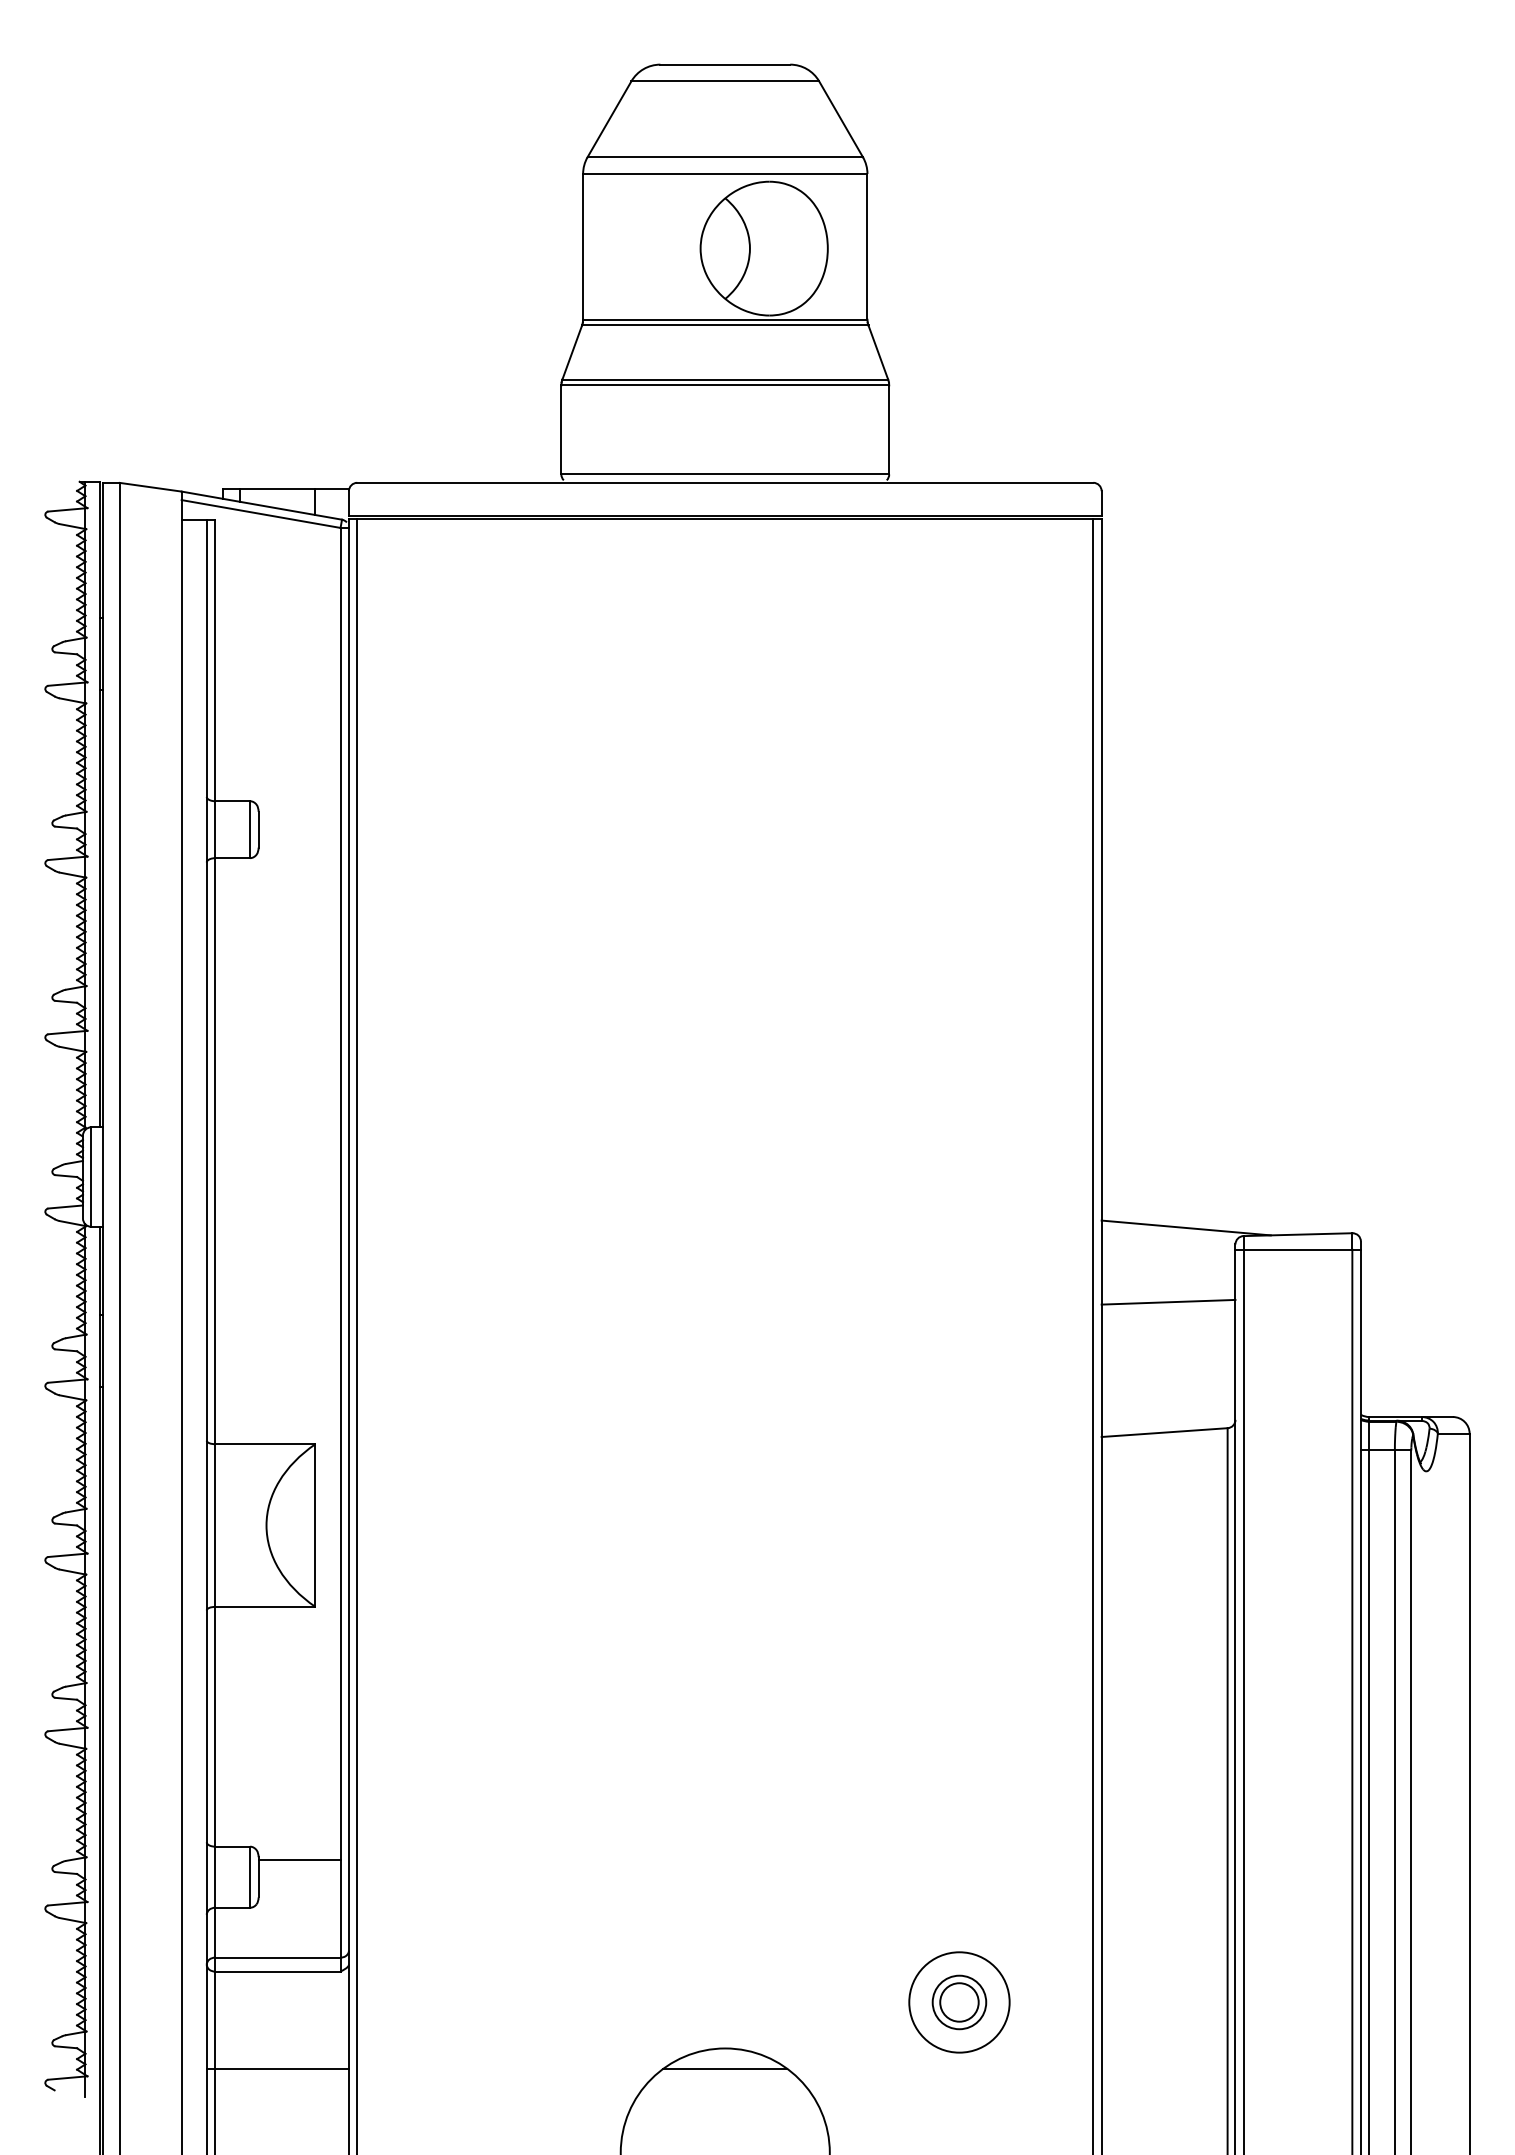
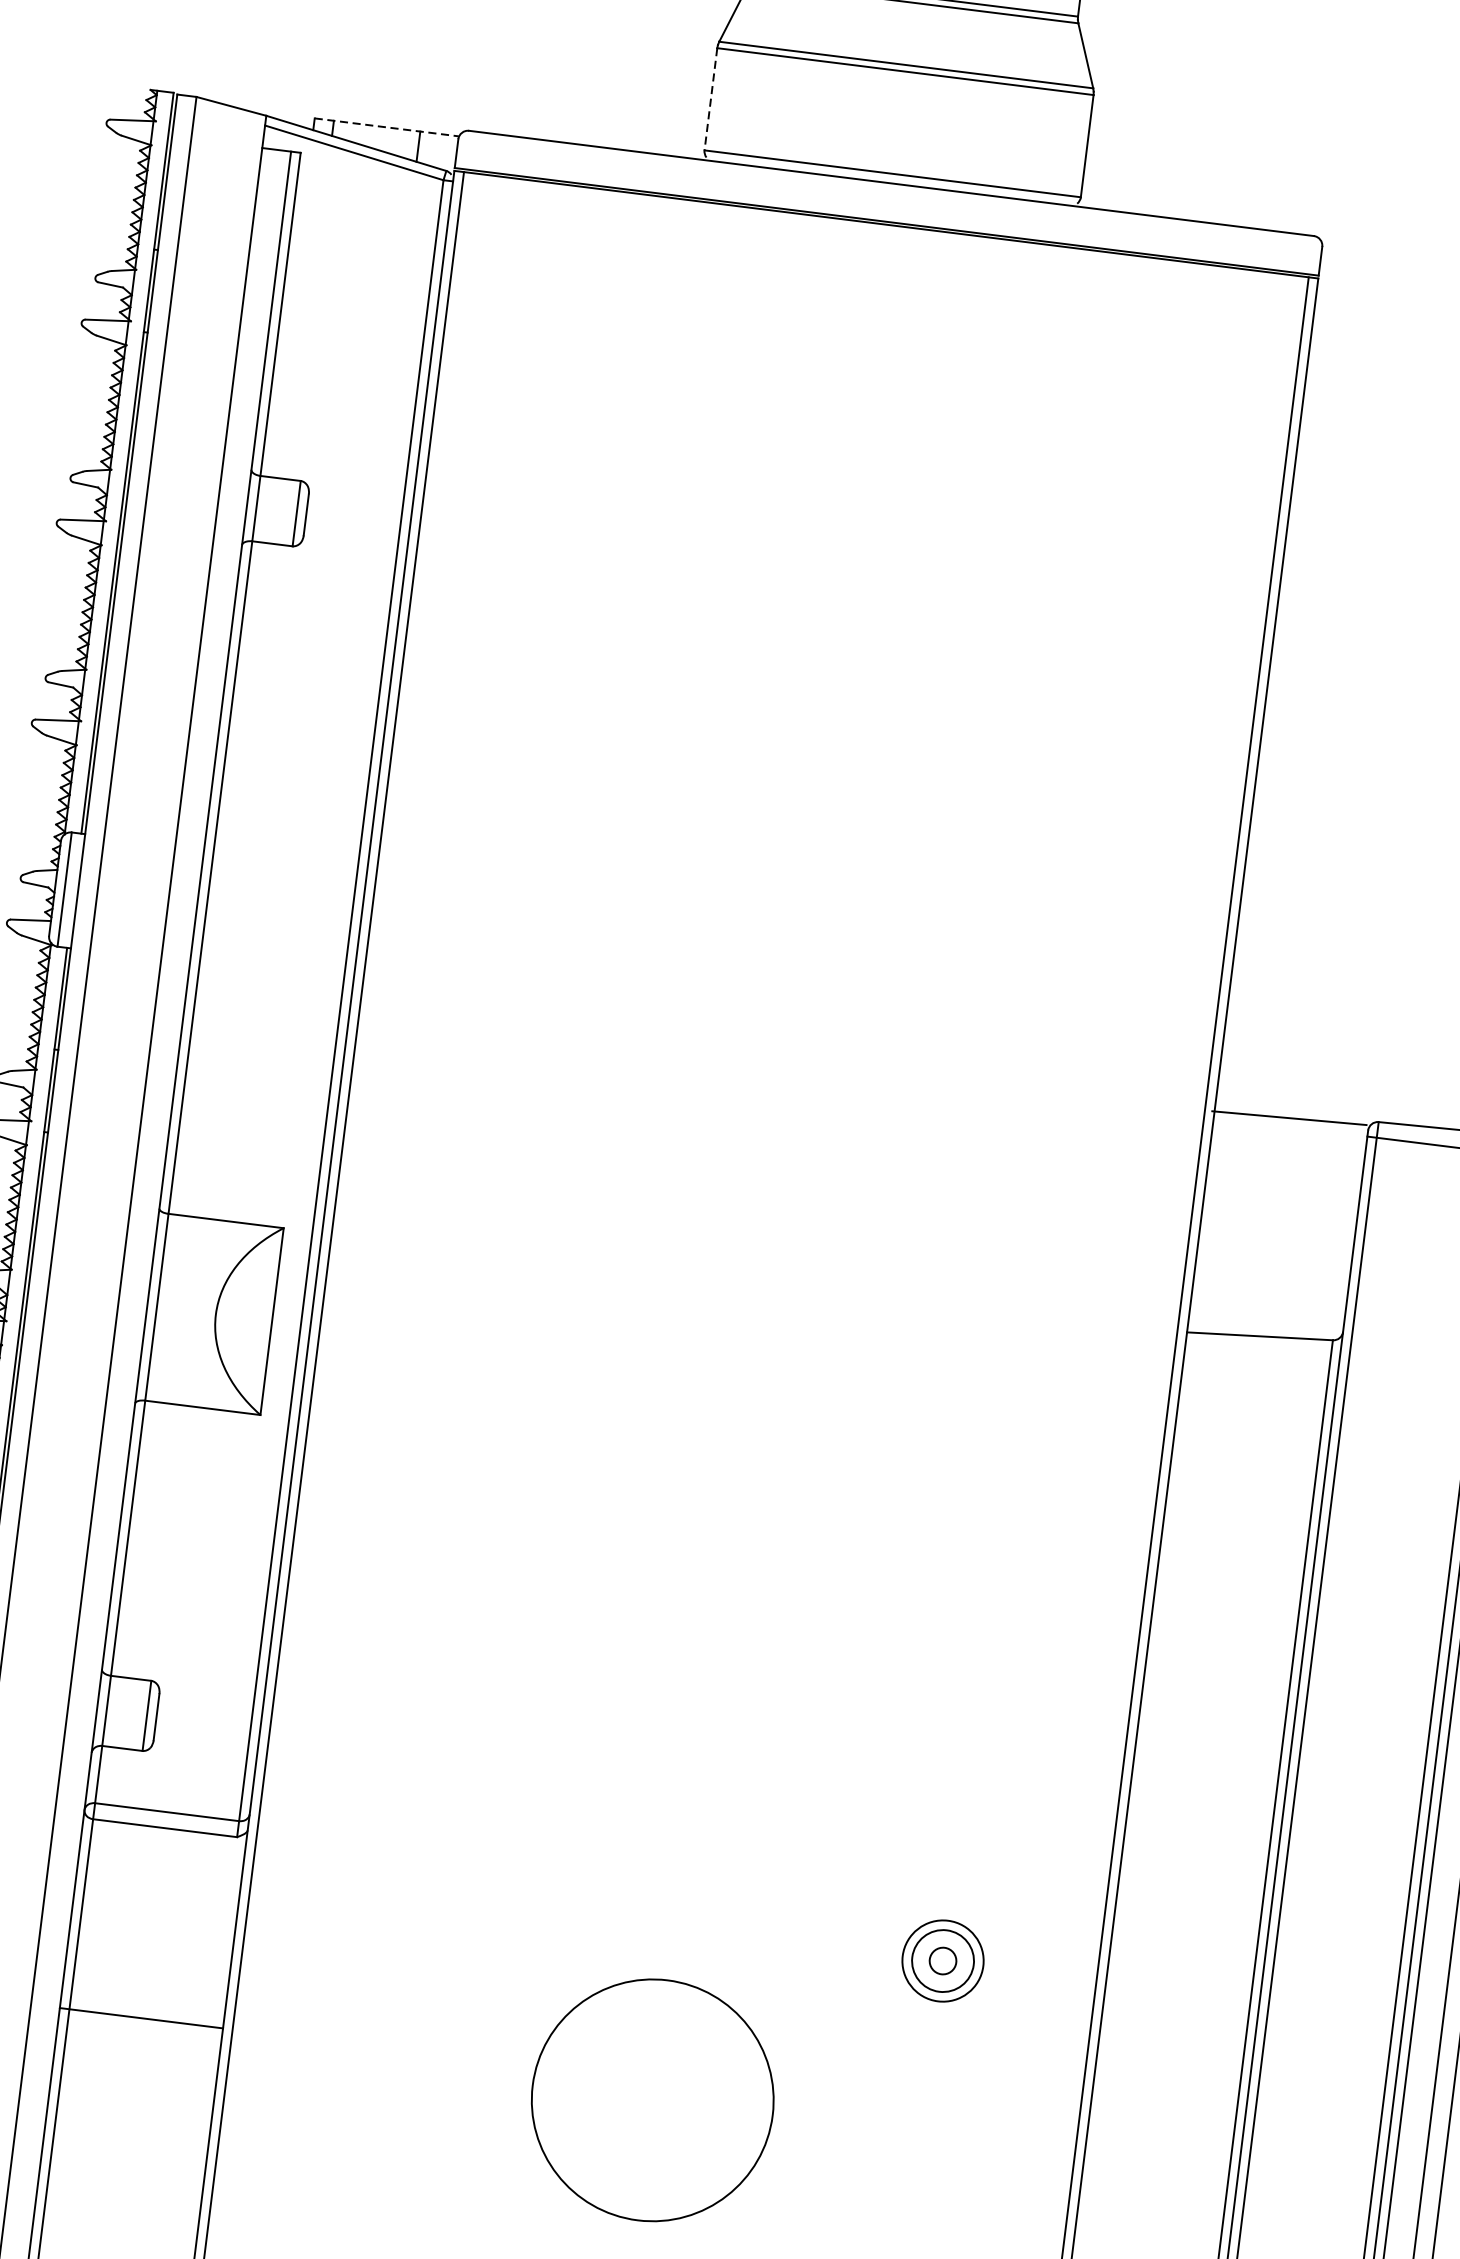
line: (561, 429) -> (711, 98), solid -> dashed
line: (286, 488) -> (387, 127), solid -> dashed
line: (1185, 1227) -> (1313, 1103), removed
line: (1168, 1301) -> (1289, 1117), moved
line: (299, 1860) -> (205, 1703), removed
circle: (959, 2002) -> (943, 1961), size x0.6
circle: (959, 2002) -> (943, 1961), size x0.7
line: (277, 2069) -> (141, 2018), moved
line: (725, 2069) -> (664, 2004), removed

